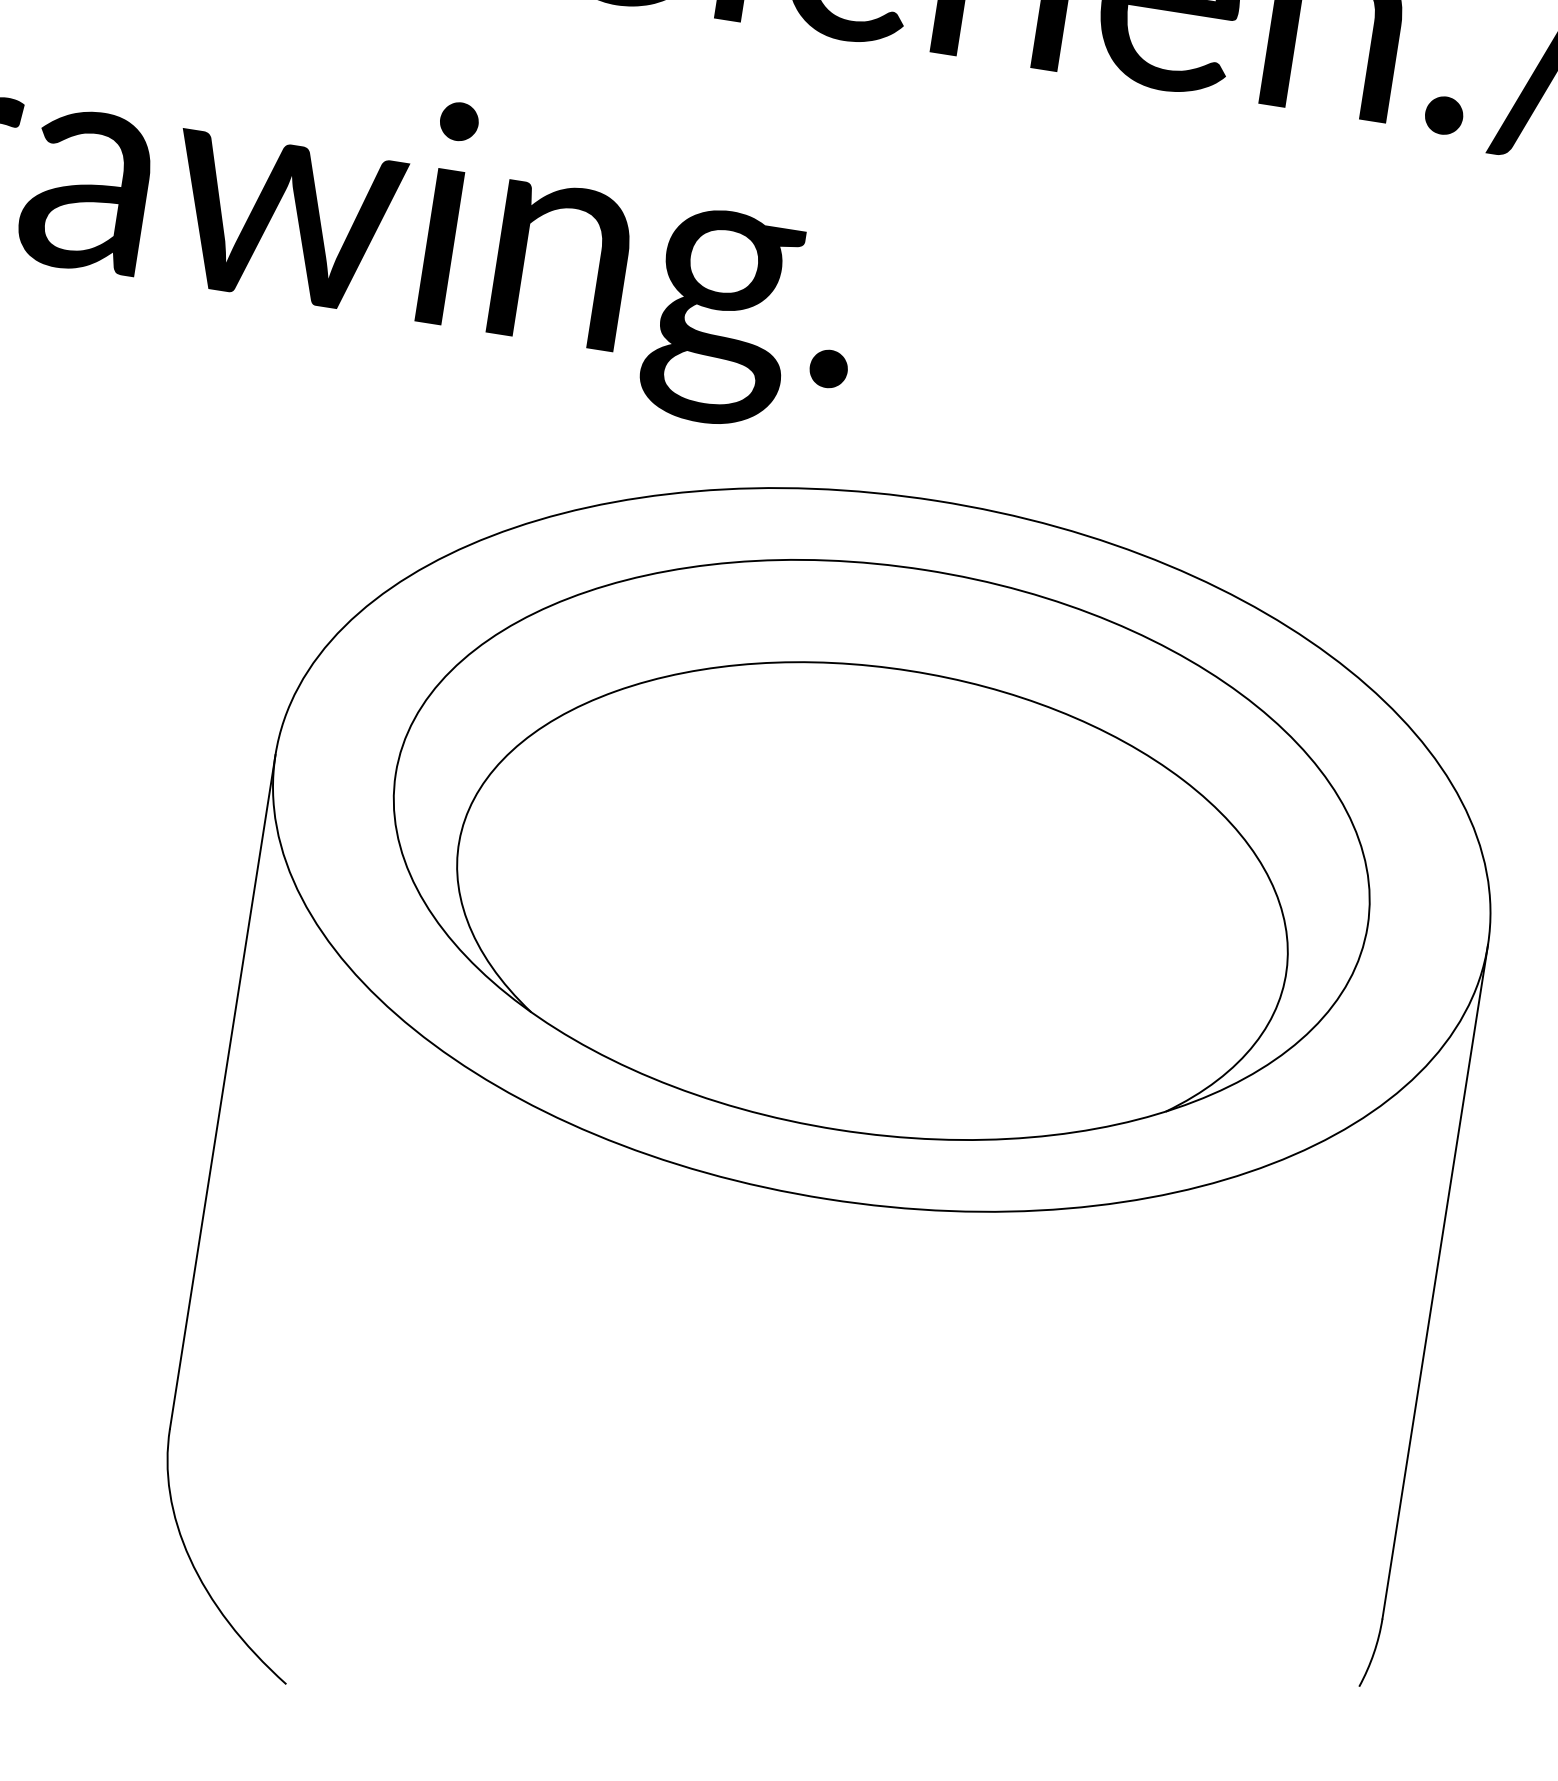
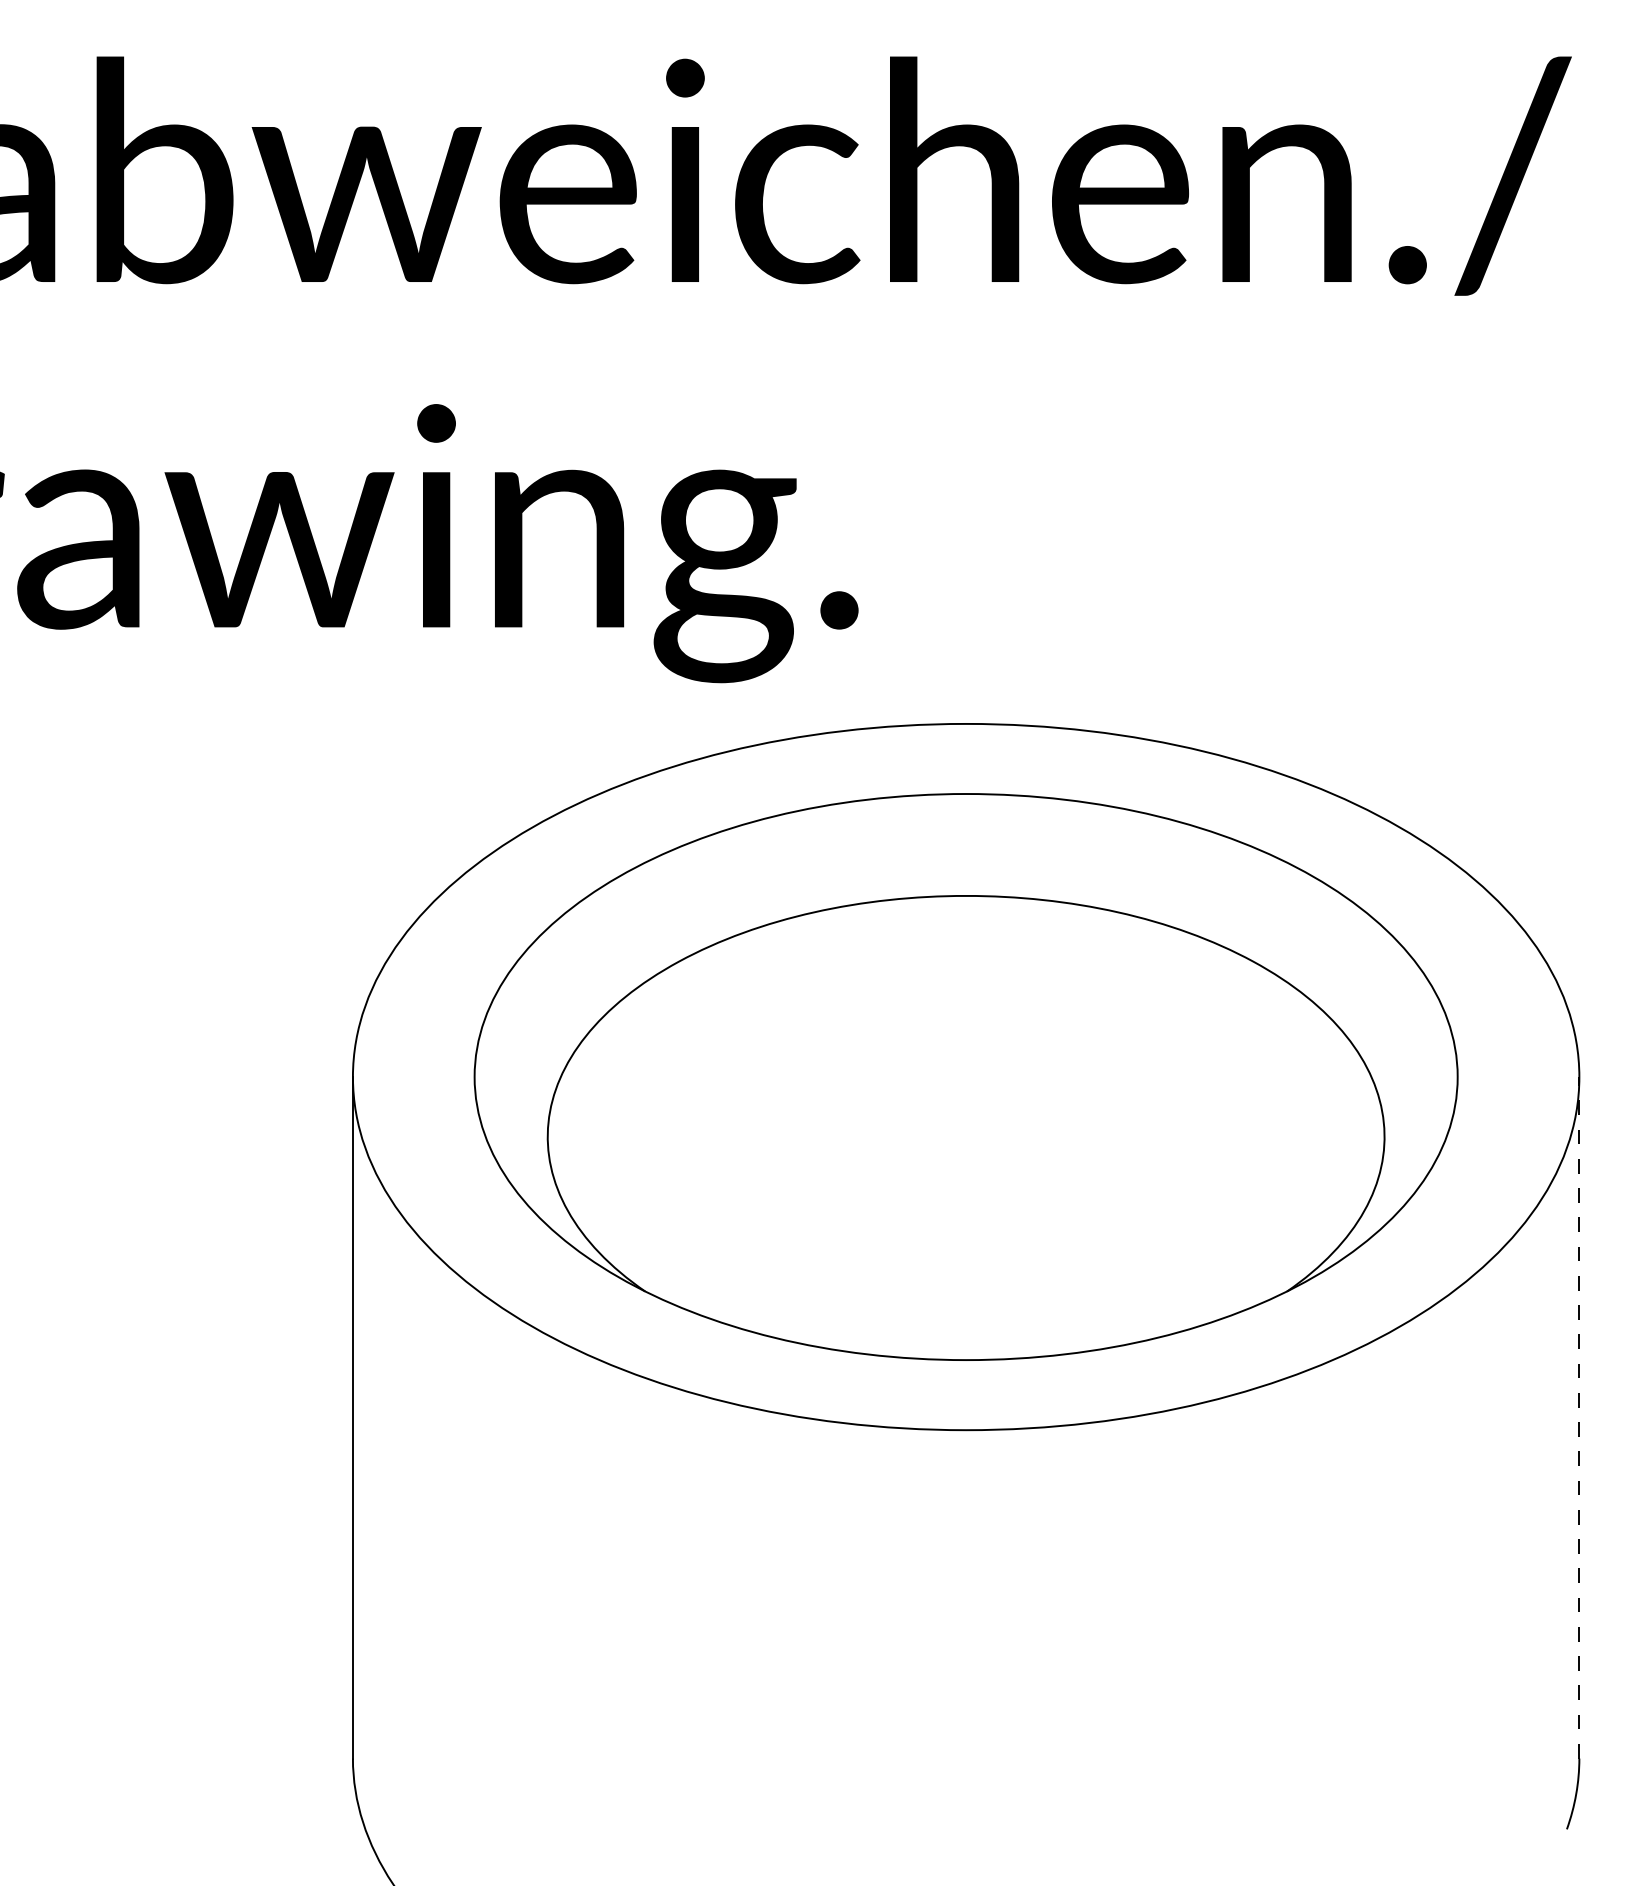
line: (1435, 1281) -> (1579, 1417), solid -> dashed

